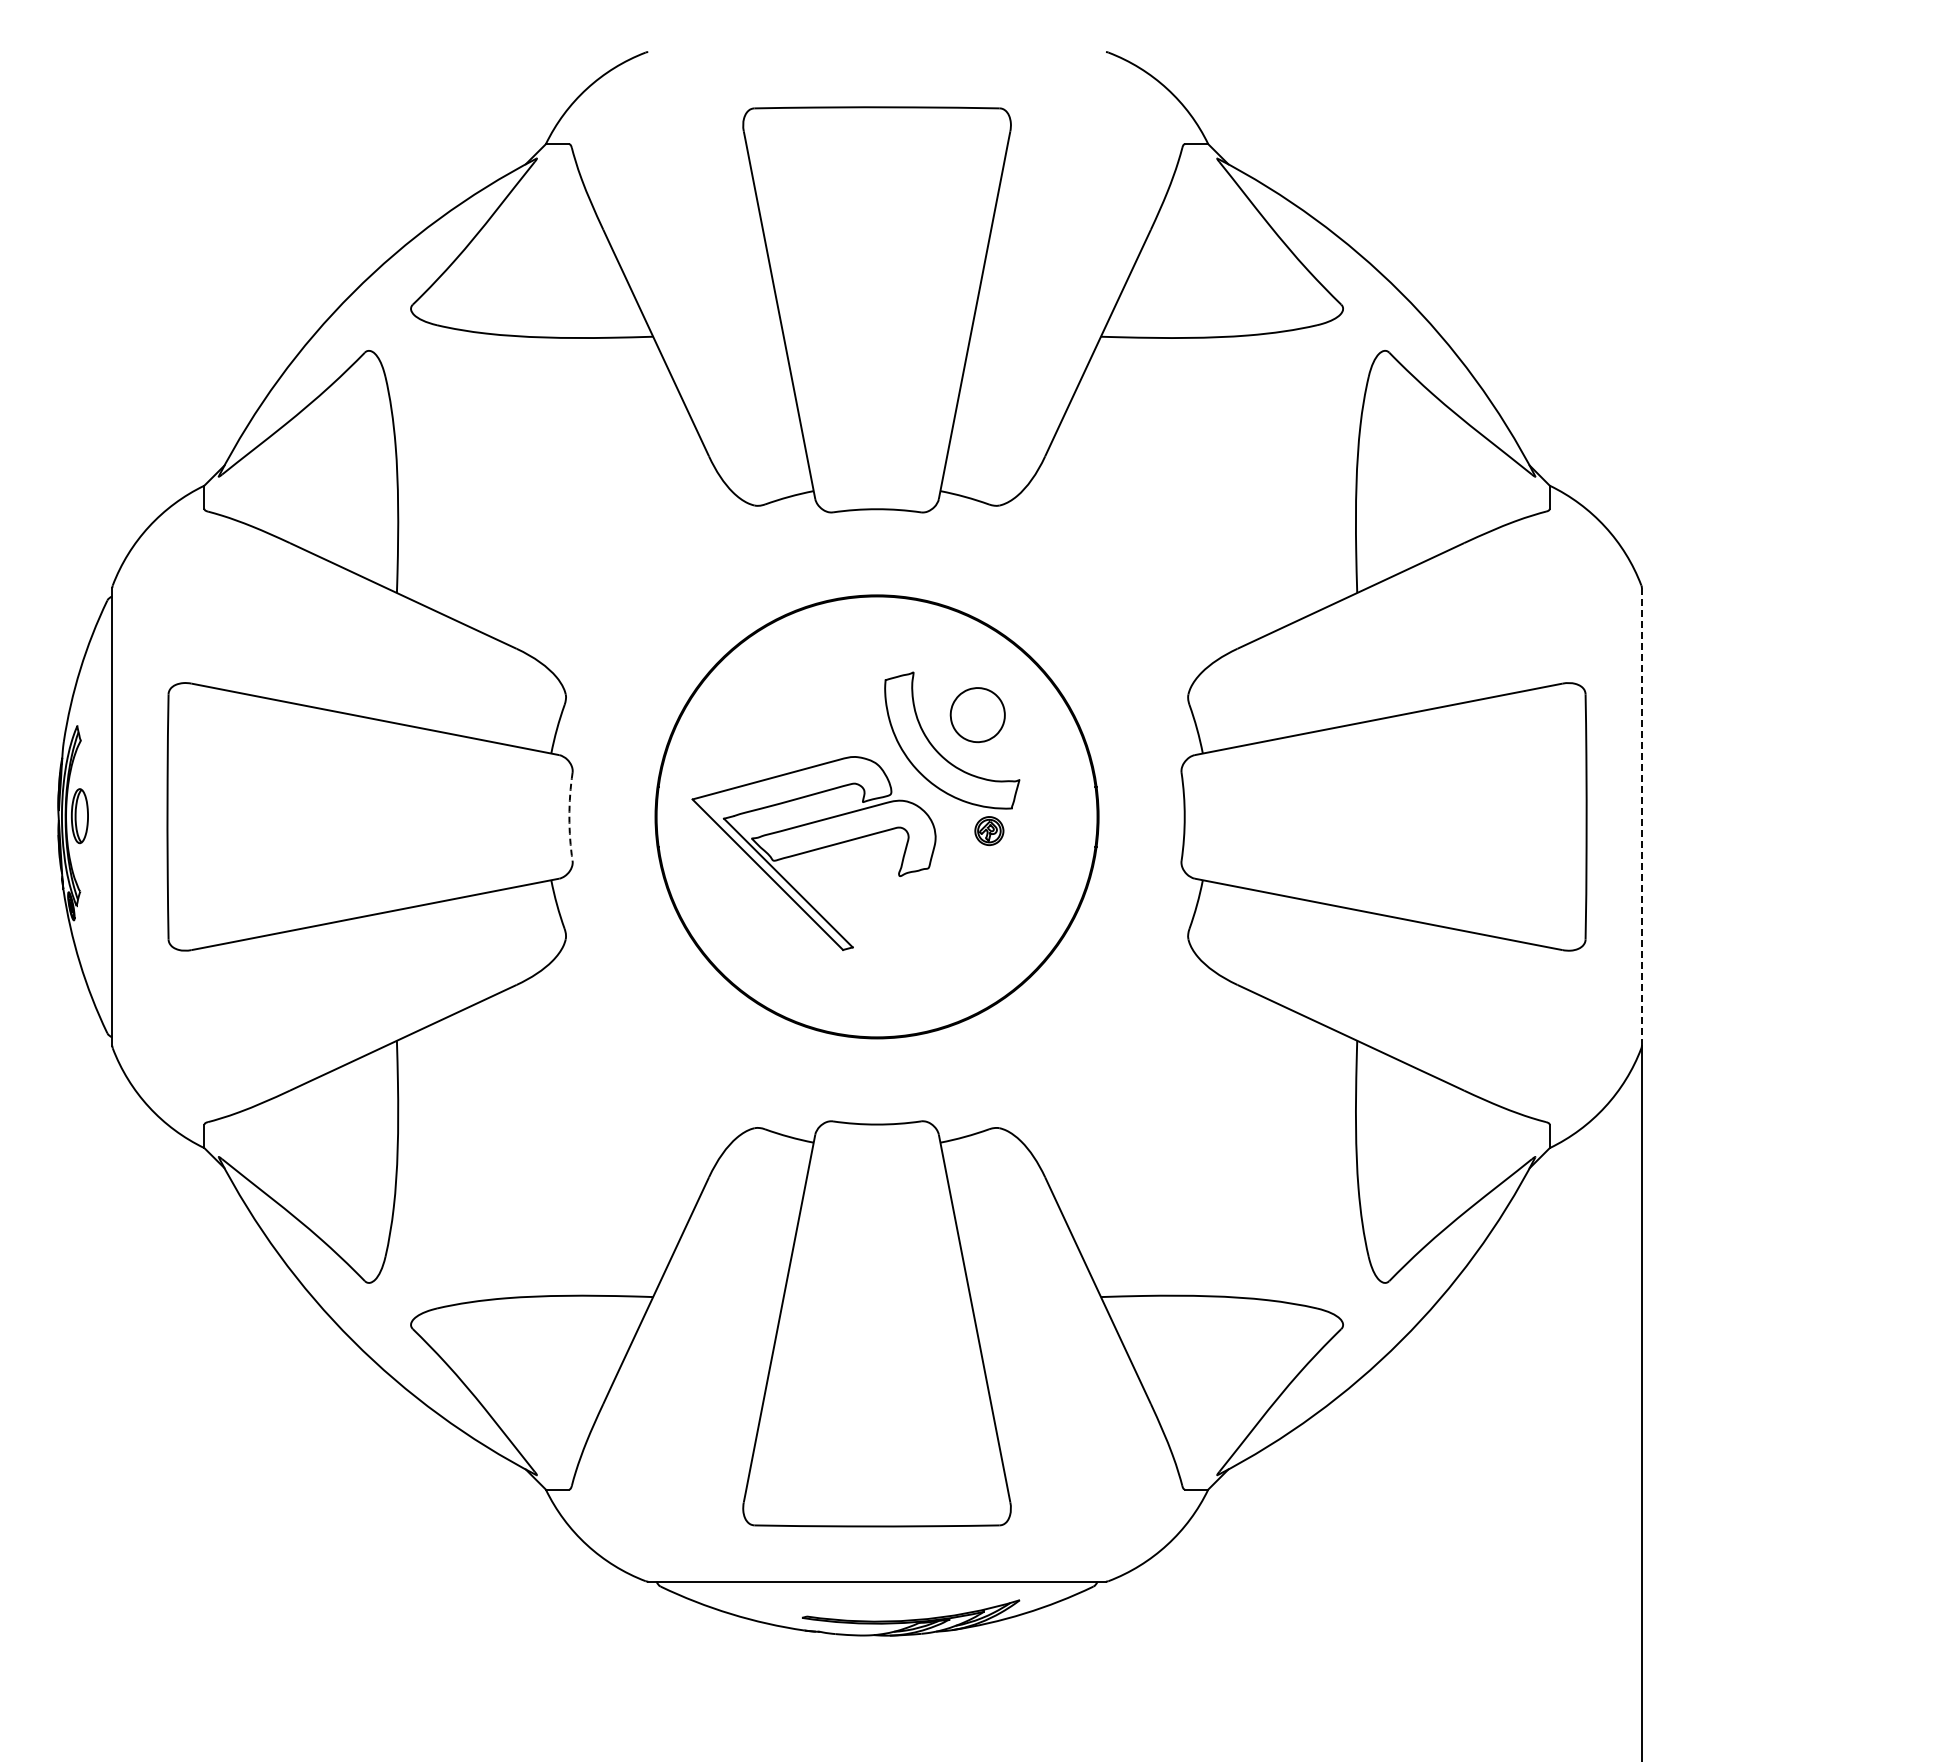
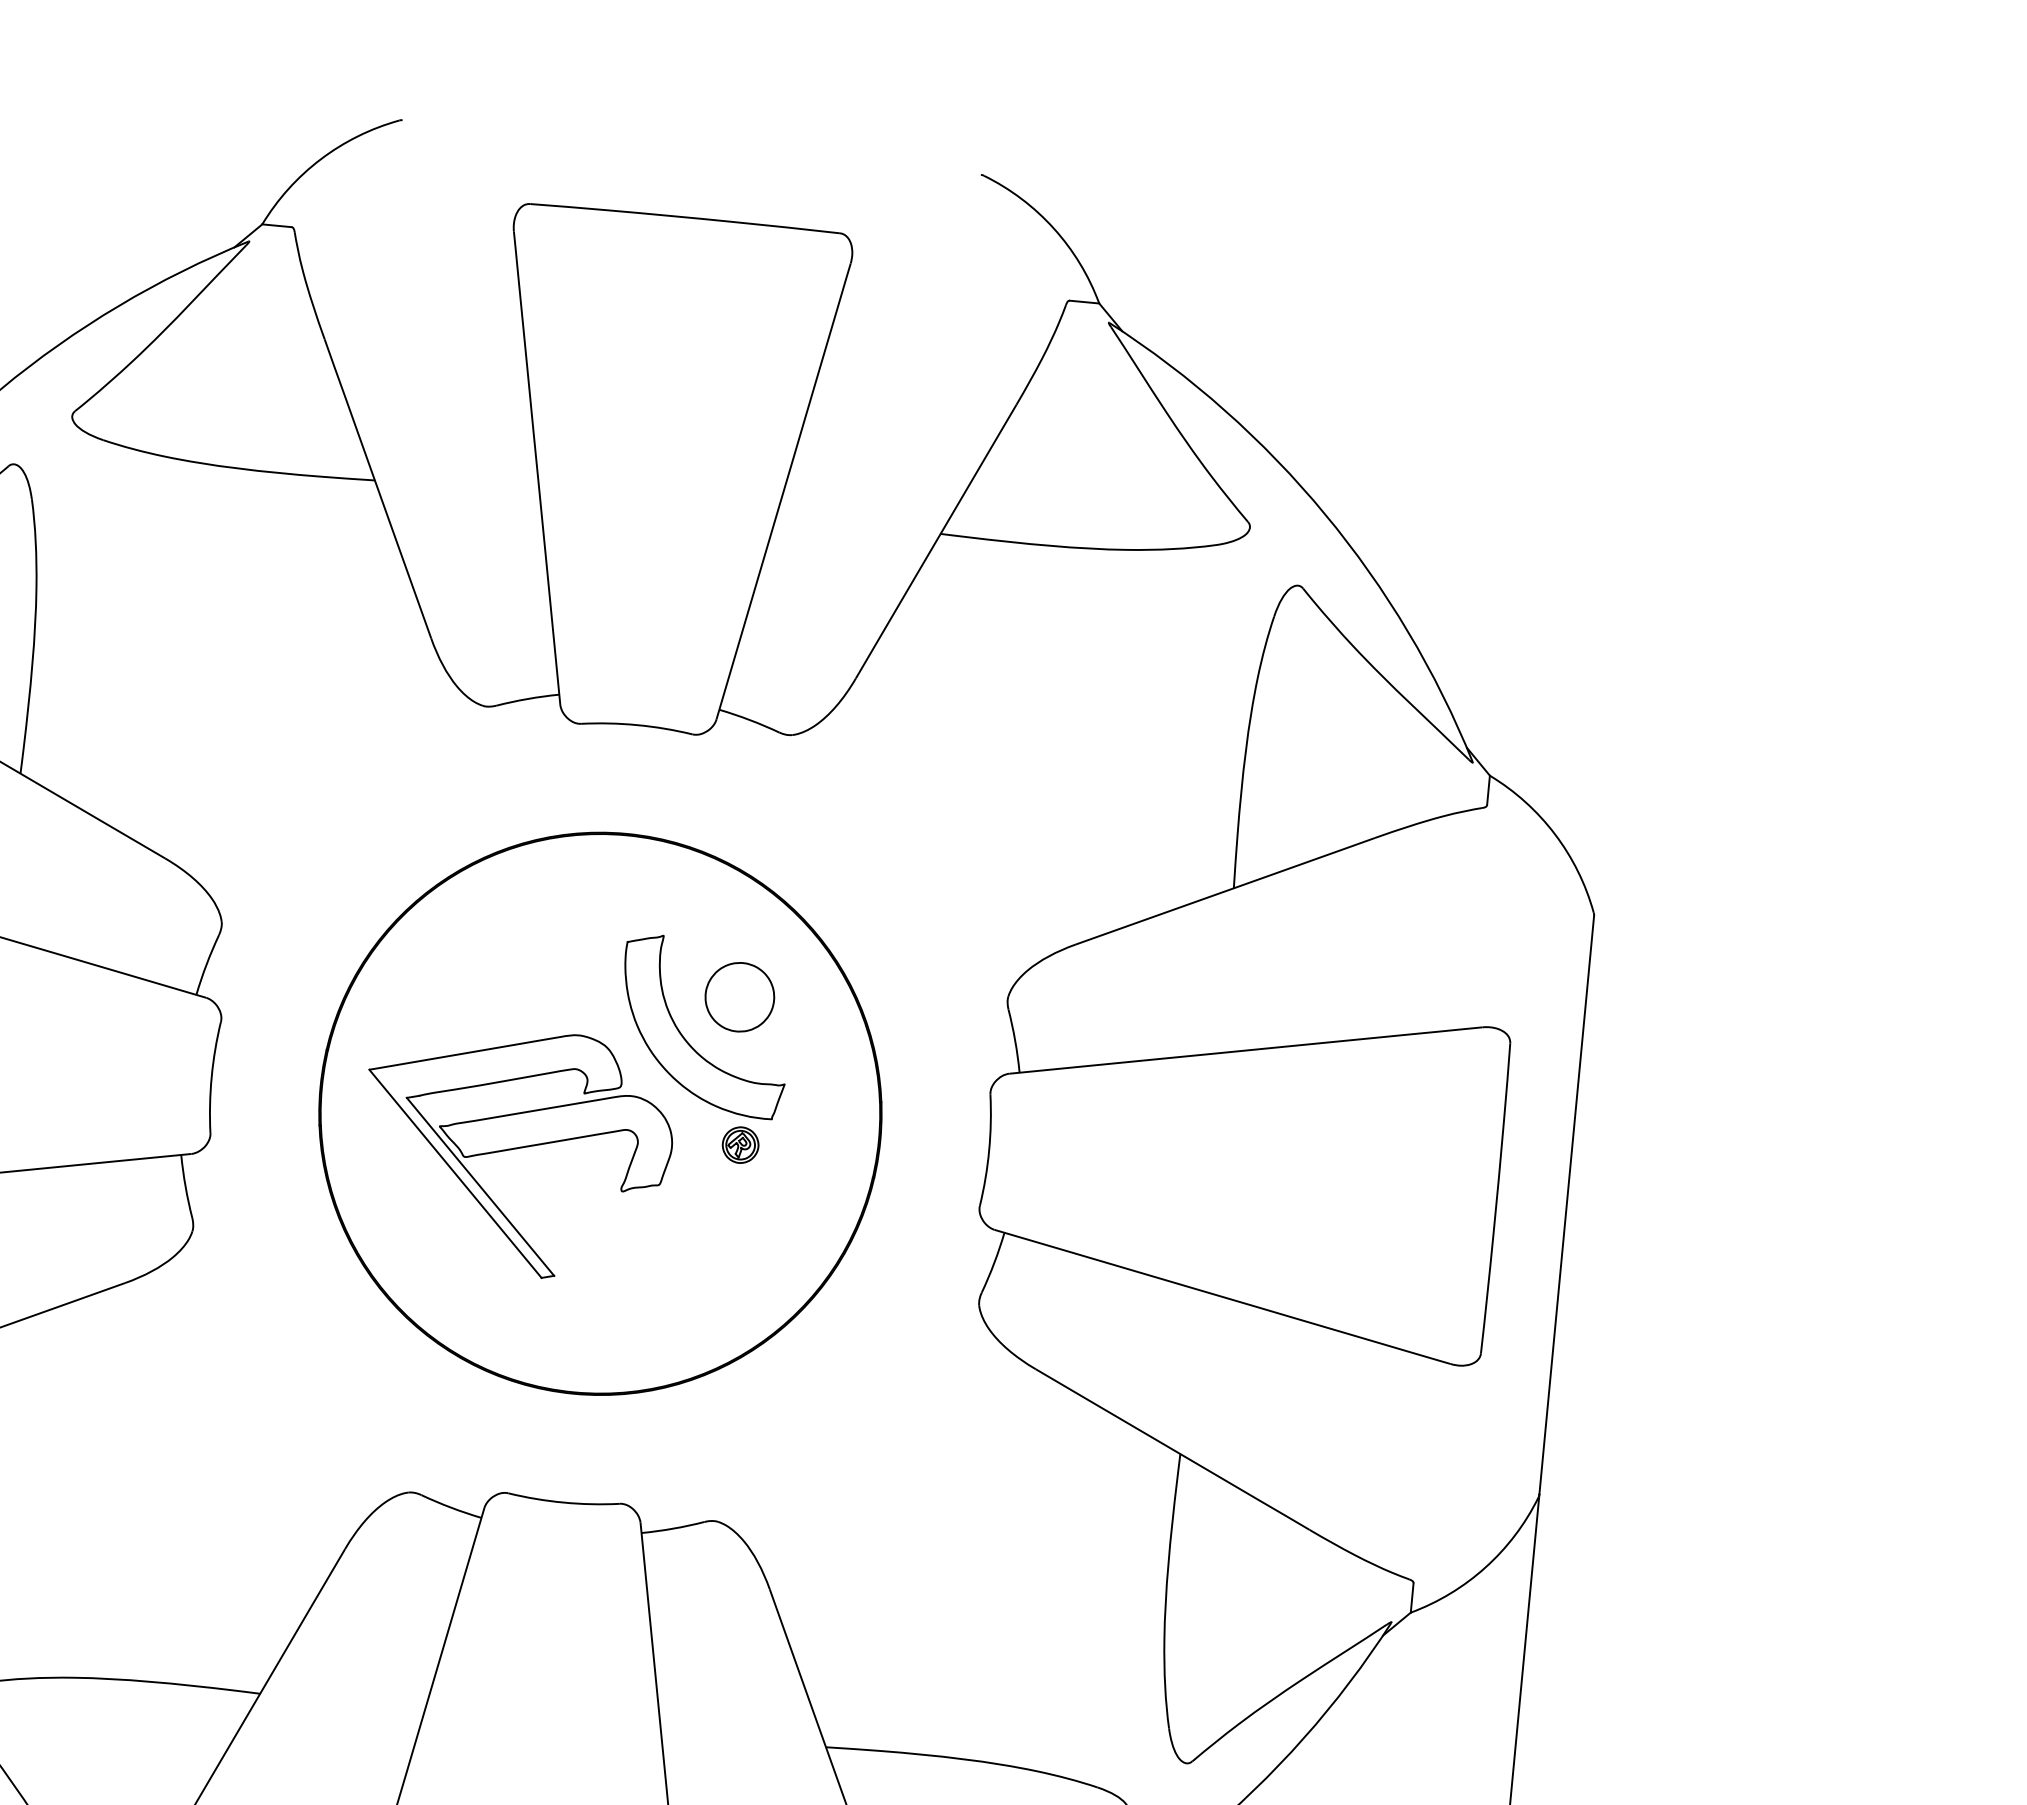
arc: (569, 816) -> (211, 1076), dashed -> solid
line: (1641, 816) -> (1566, 1204), dashed -> solid

